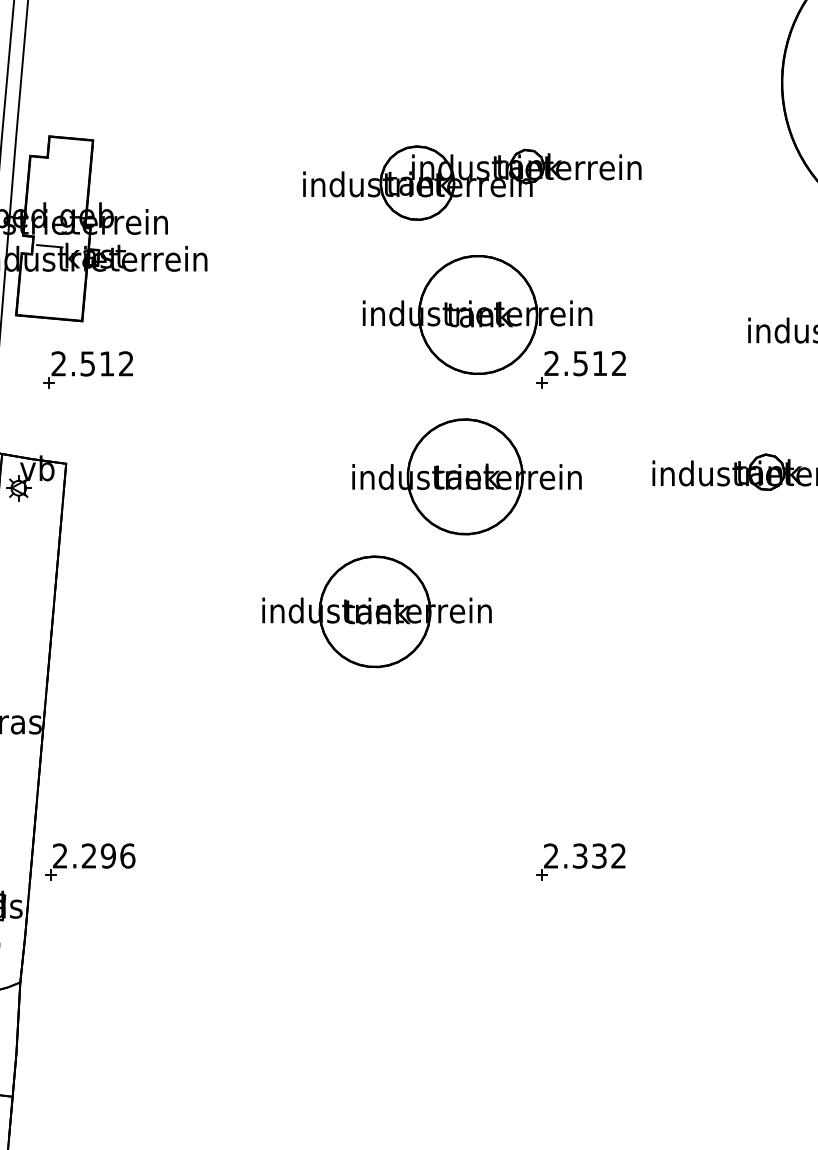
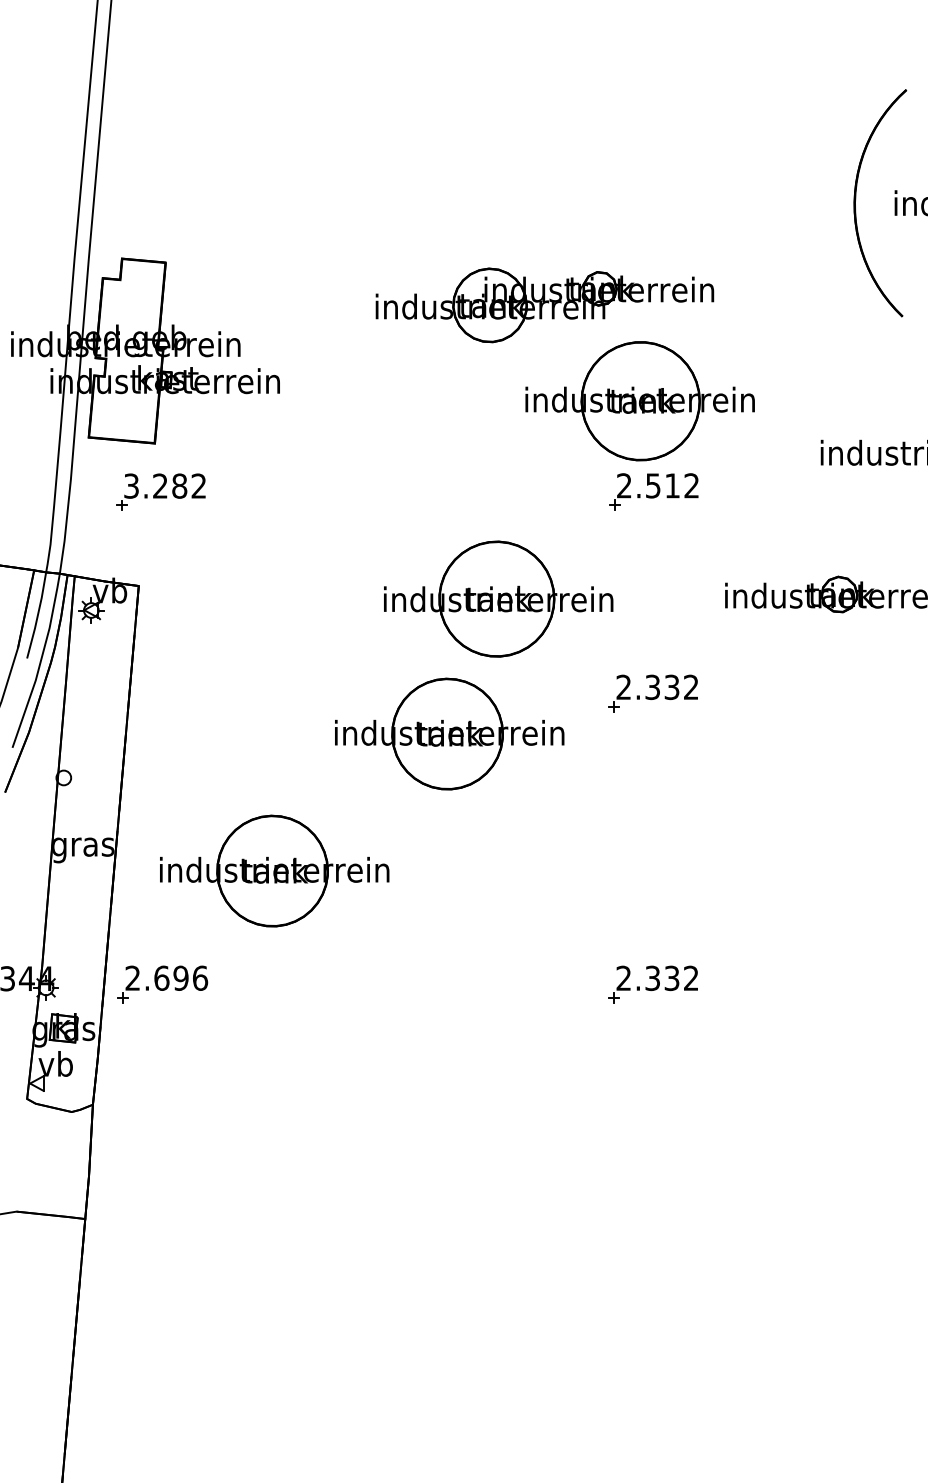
line: (49, 246) -> (122, 368), removed
part: (476, 315) -> (639, 401), moved
text: (82, 363) -> (155, 485), 2.512 -> 3.282
part: (466, 476) -> (498, 598), moved
part: (579, 571) -> (652, 693), added
part: (201, 748) -> (274, 870), added
text: (88, 855) -> (161, 977), 2.296 -> 2.696

